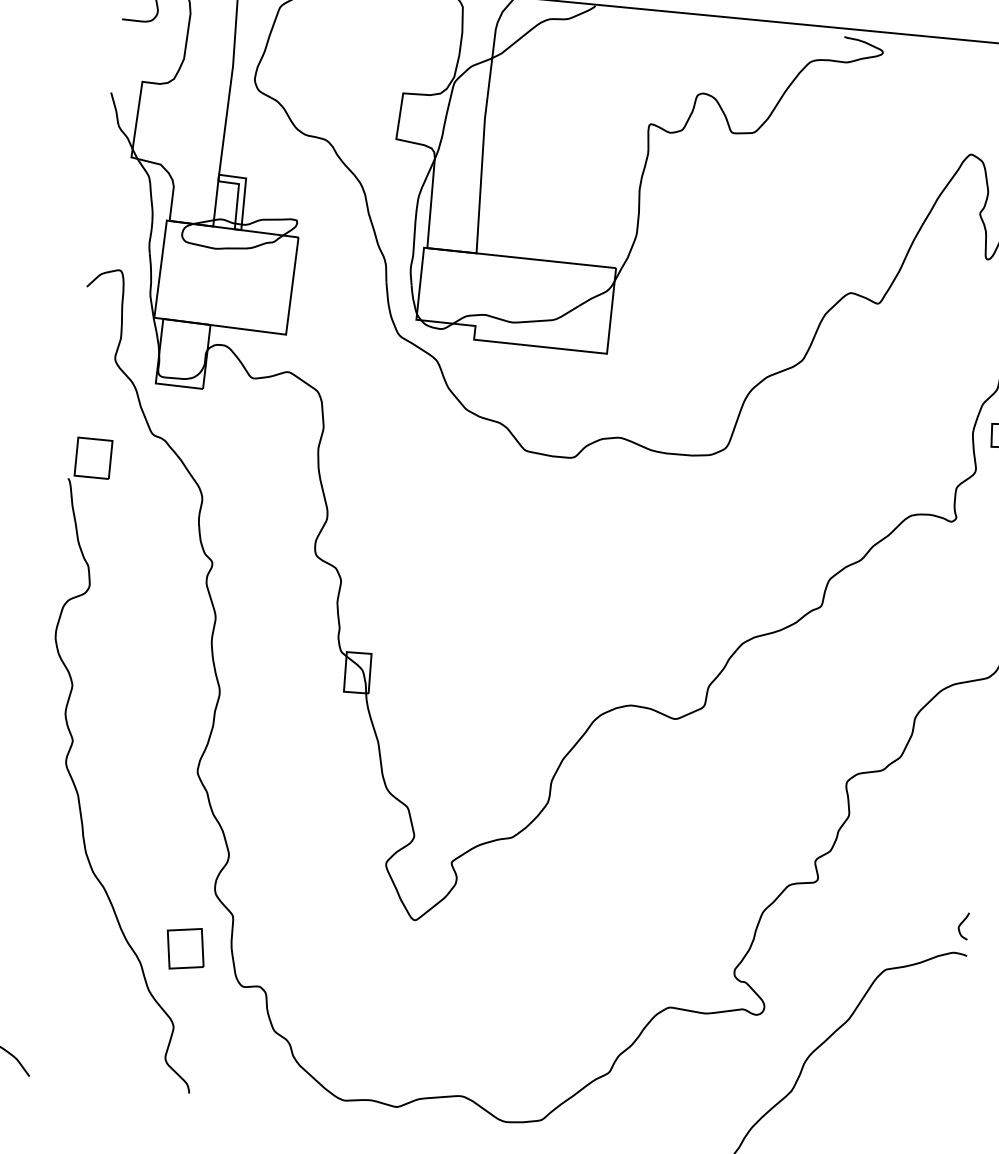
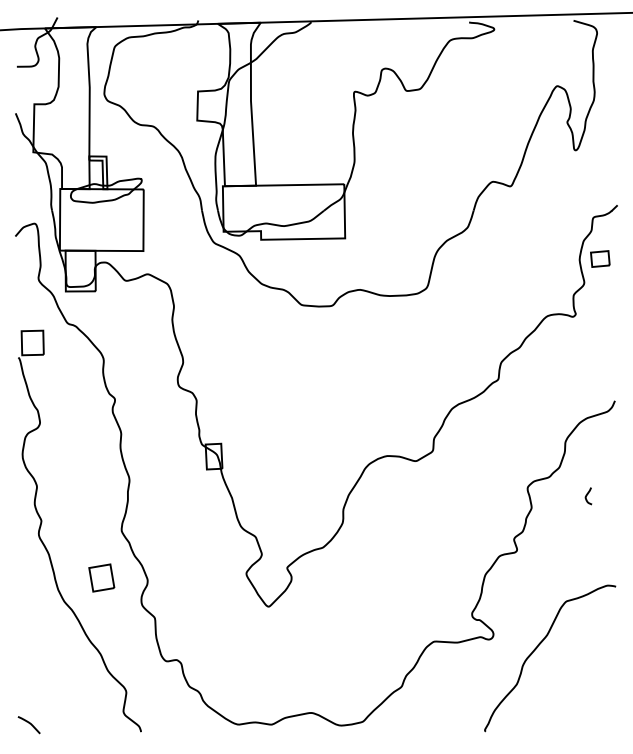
curve: (962, 924) -> (587, 495), moved
part: (185, 947) -> (101, 577), moved

